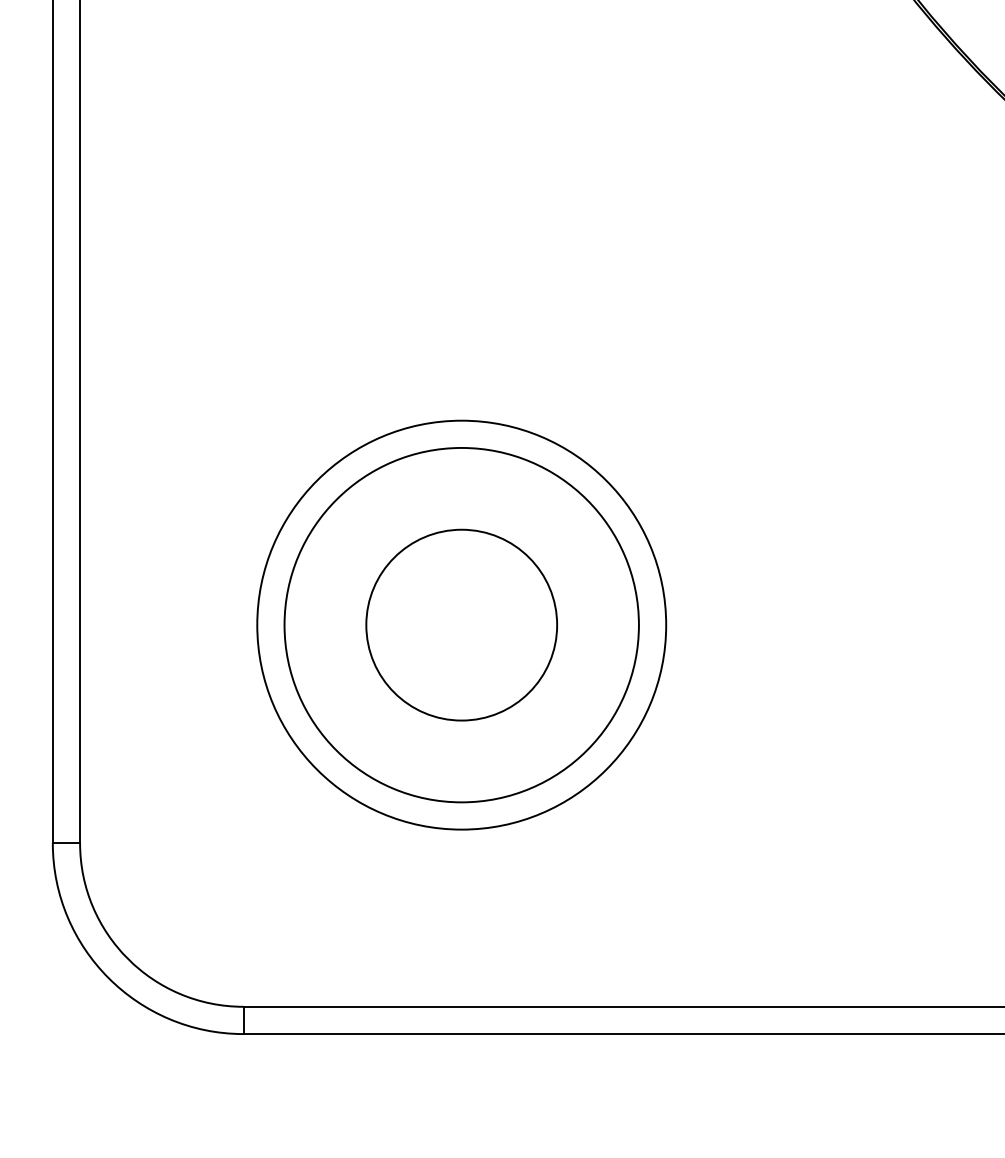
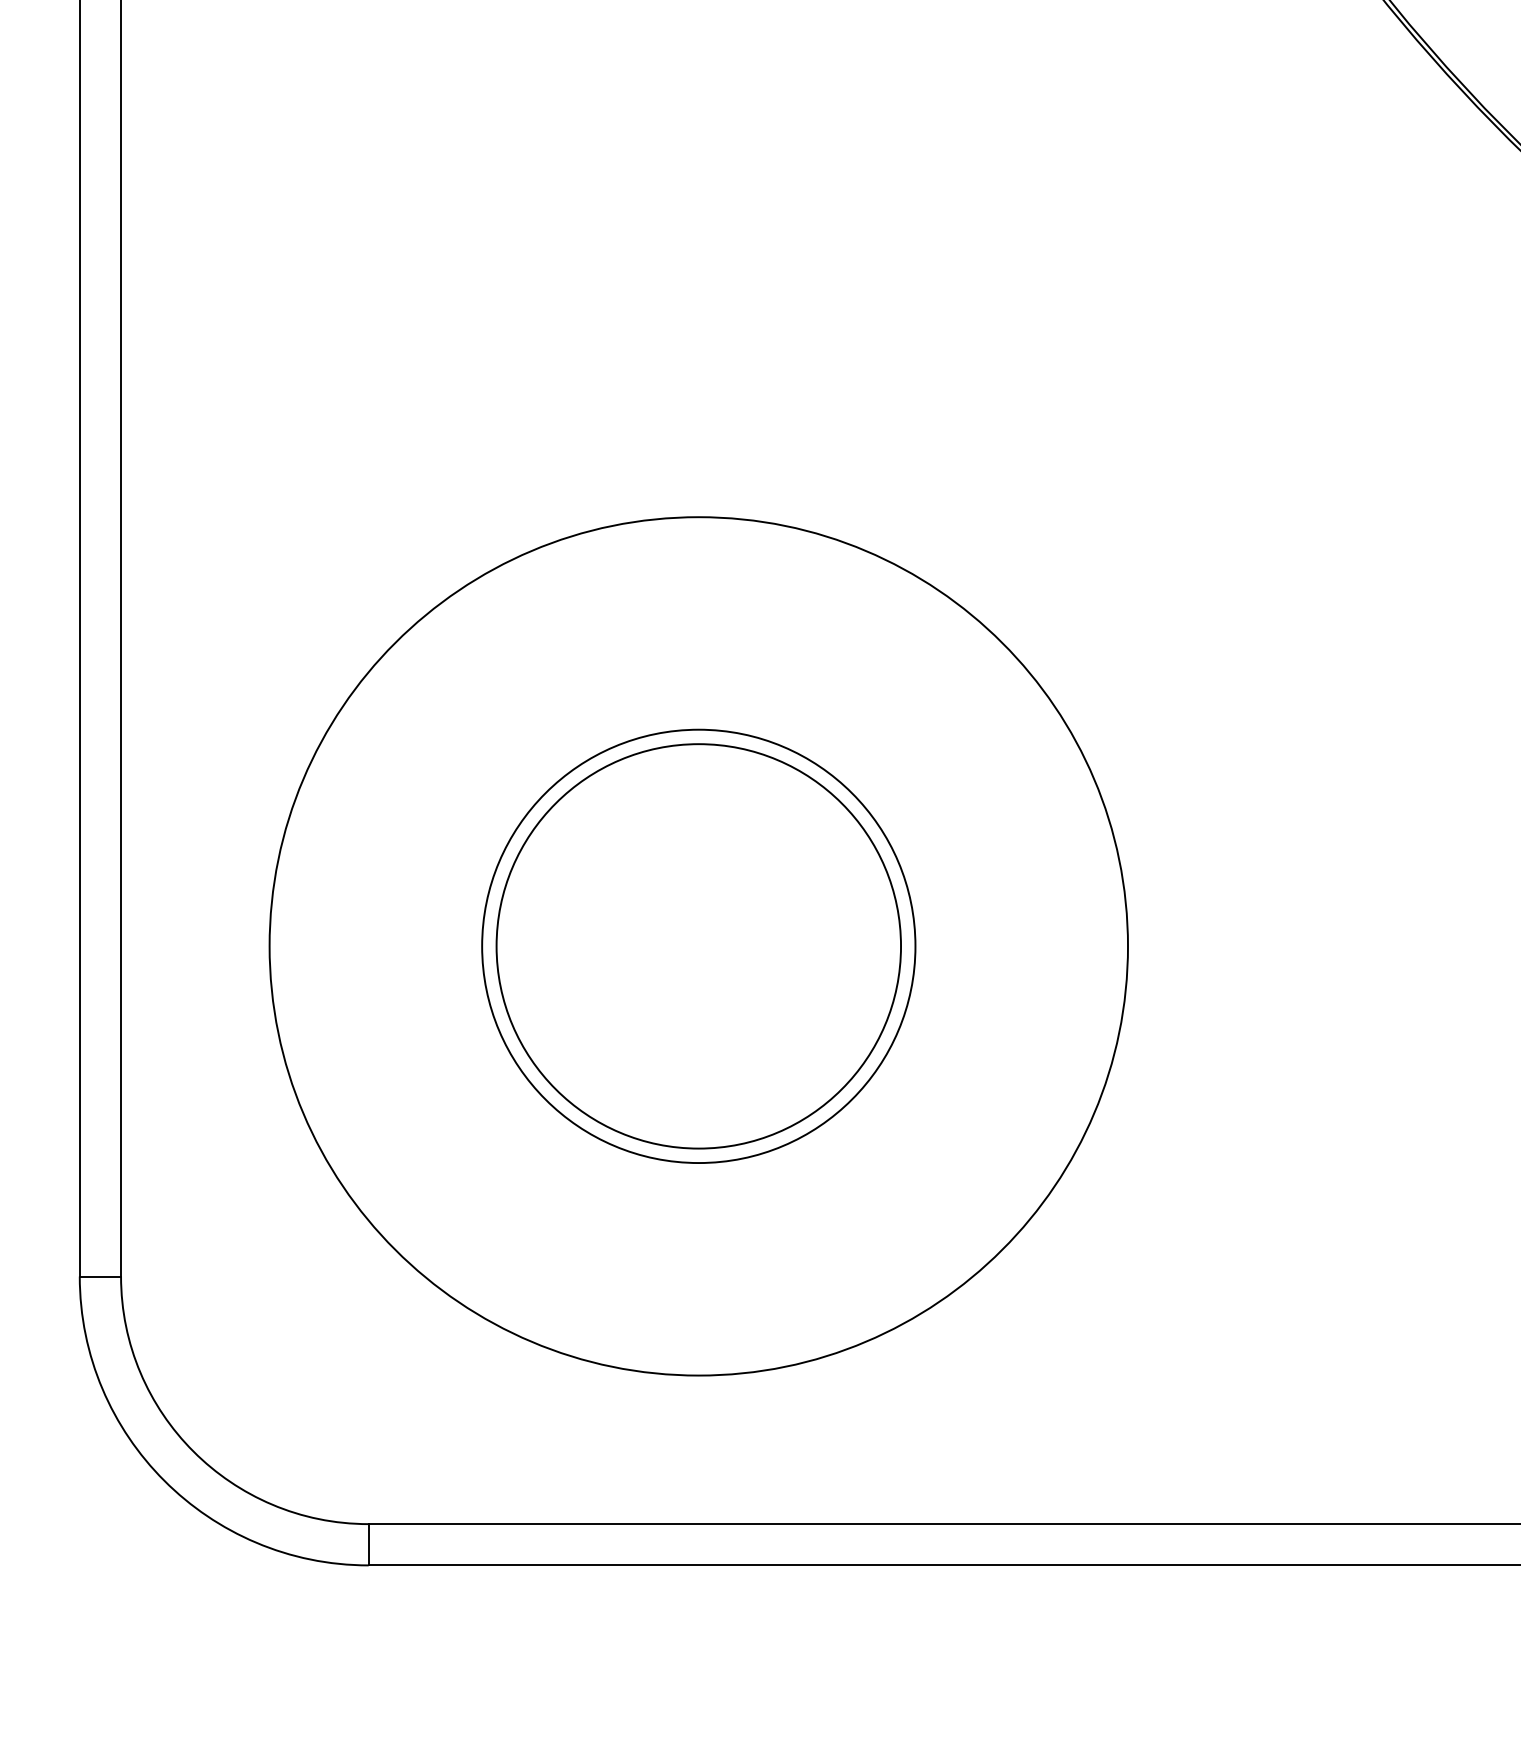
circle: (461, 624) -> (698, 945), size x0.7
circle: (461, 624) -> (698, 945), size x1.4
circle: (461, 624) -> (698, 945), size x1.6

